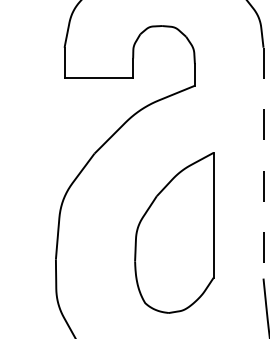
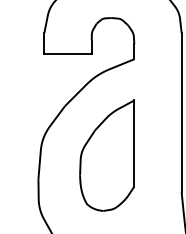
line: (263, 162) -> (181, 112), dashed -> solid
part: (173, 232) -> (106, 155), moved

